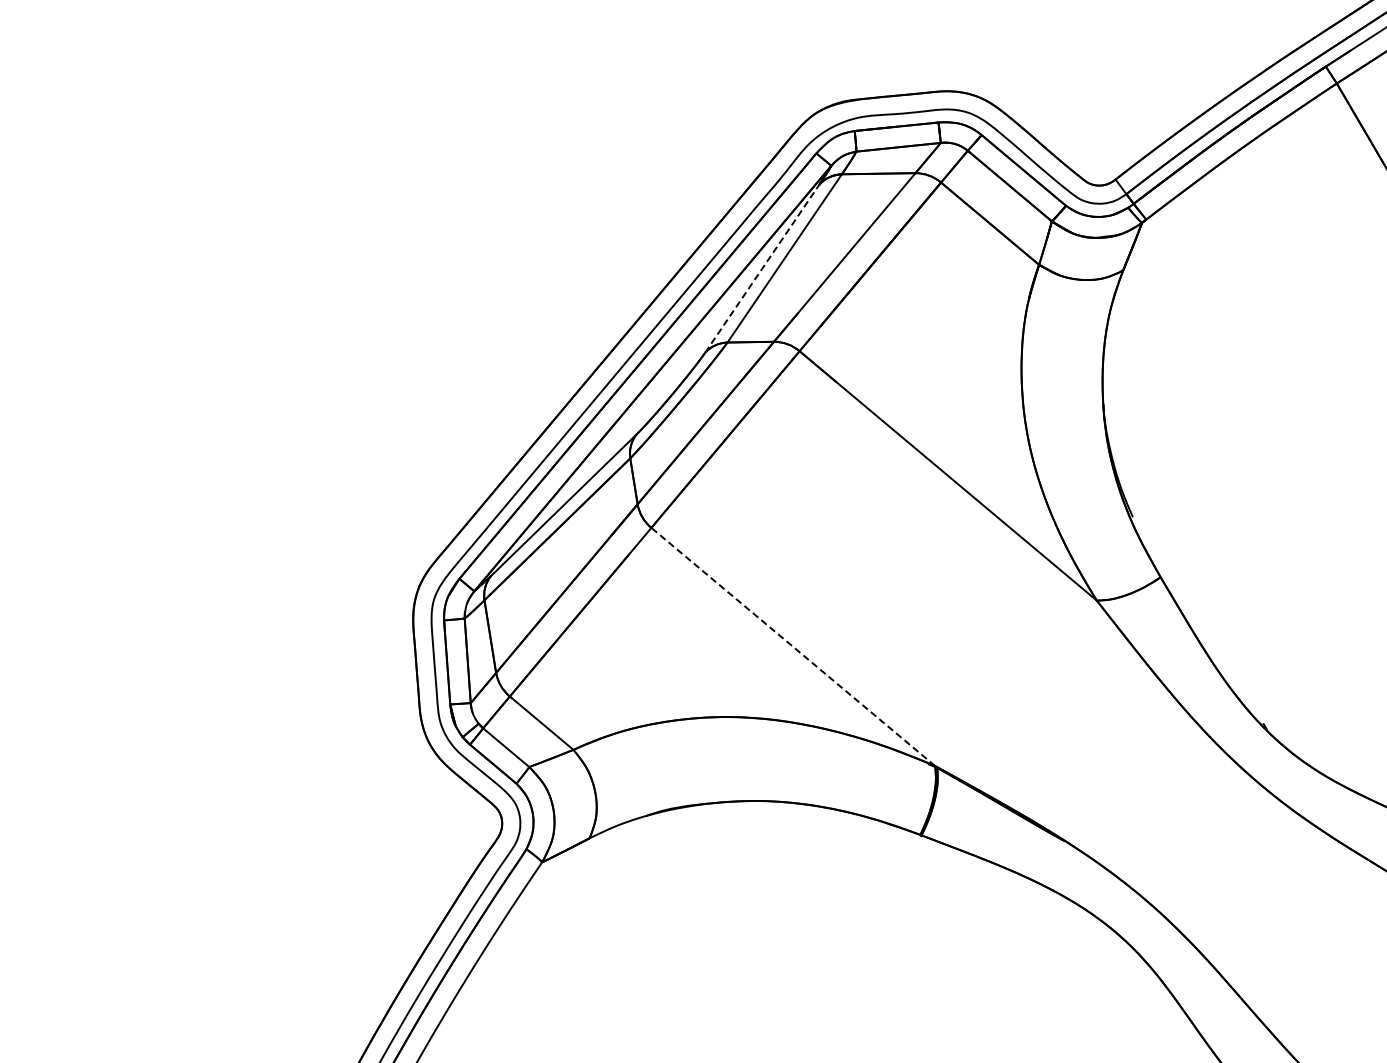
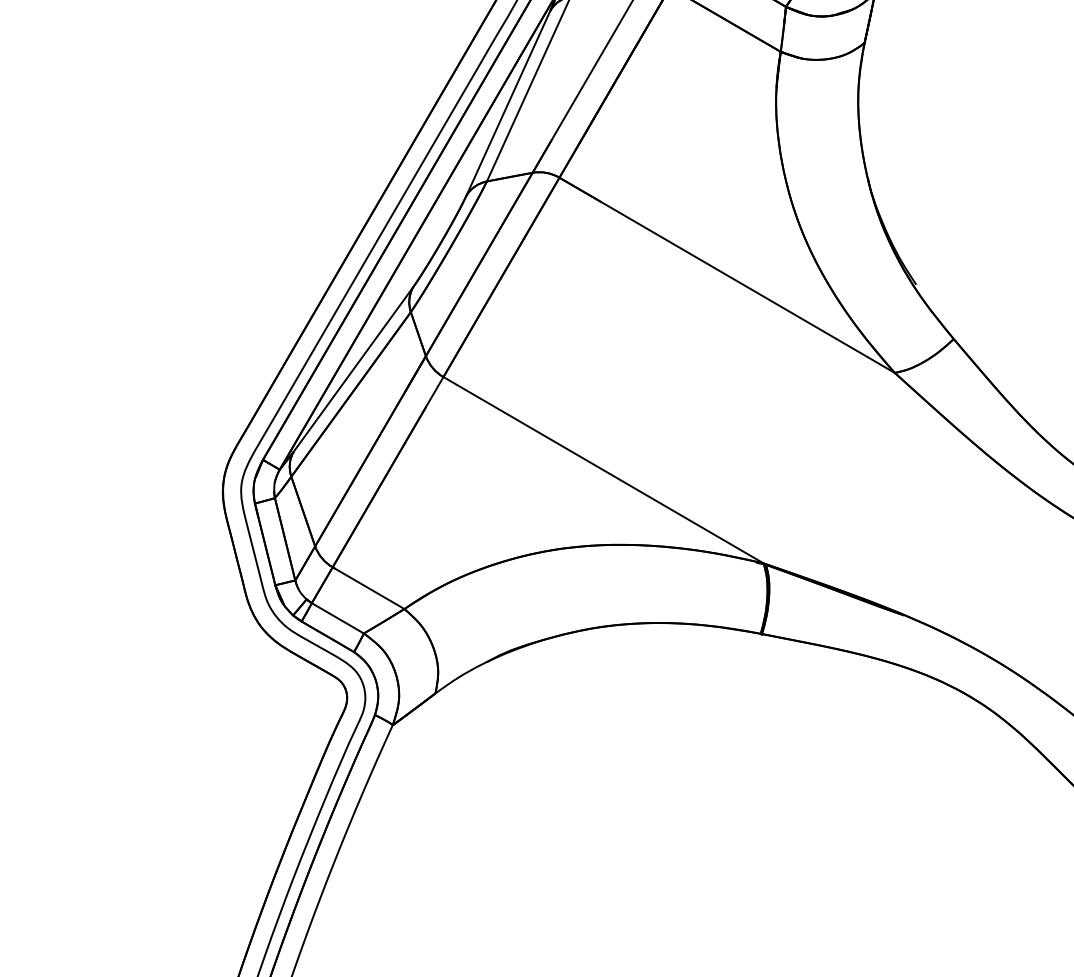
line: (762, 268) -> (508, 102), dashed -> solid
line: (792, 646) -> (602, 469), dashed -> solid

